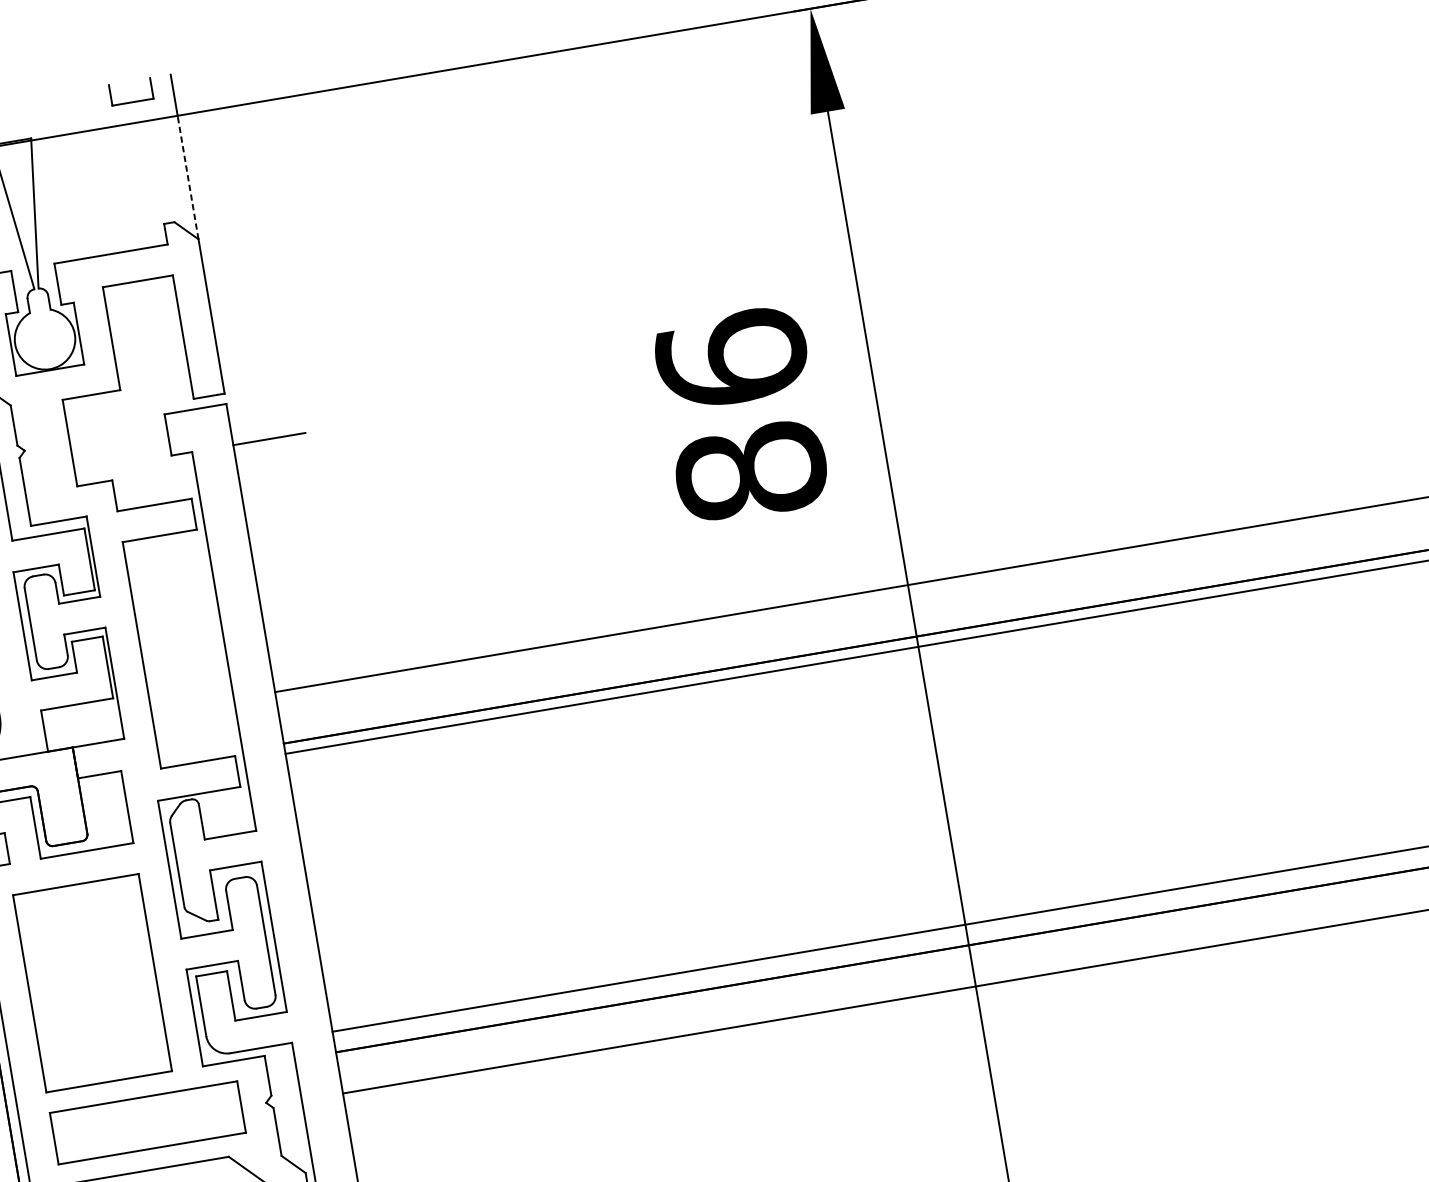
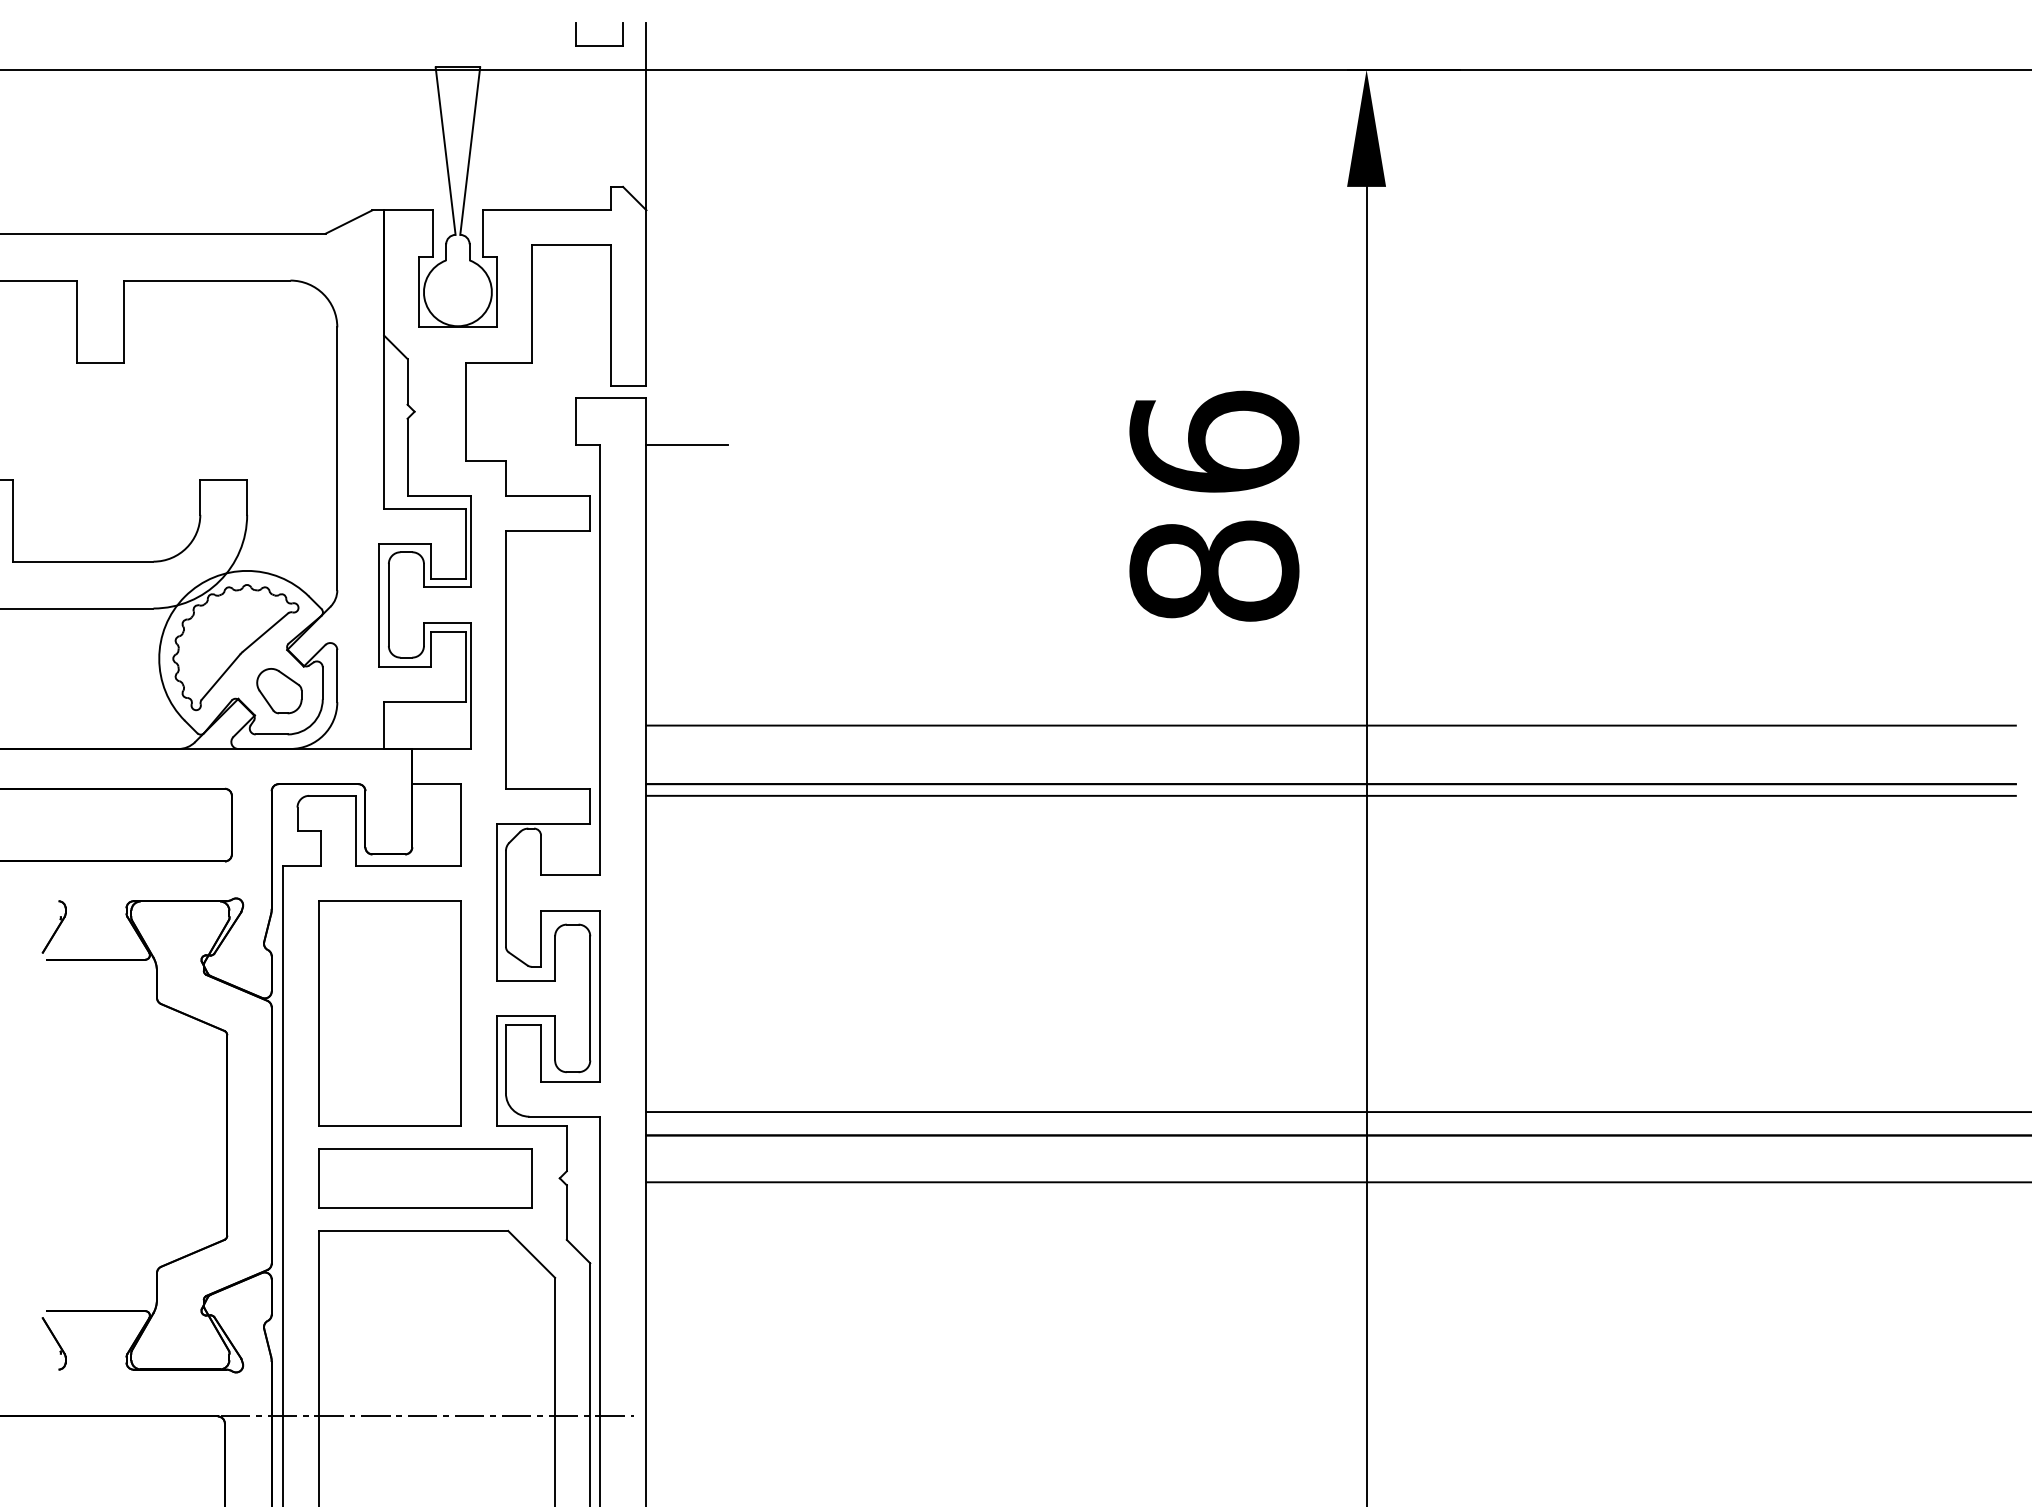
line: (188, 177) -> (646, 139), dashed -> solid

